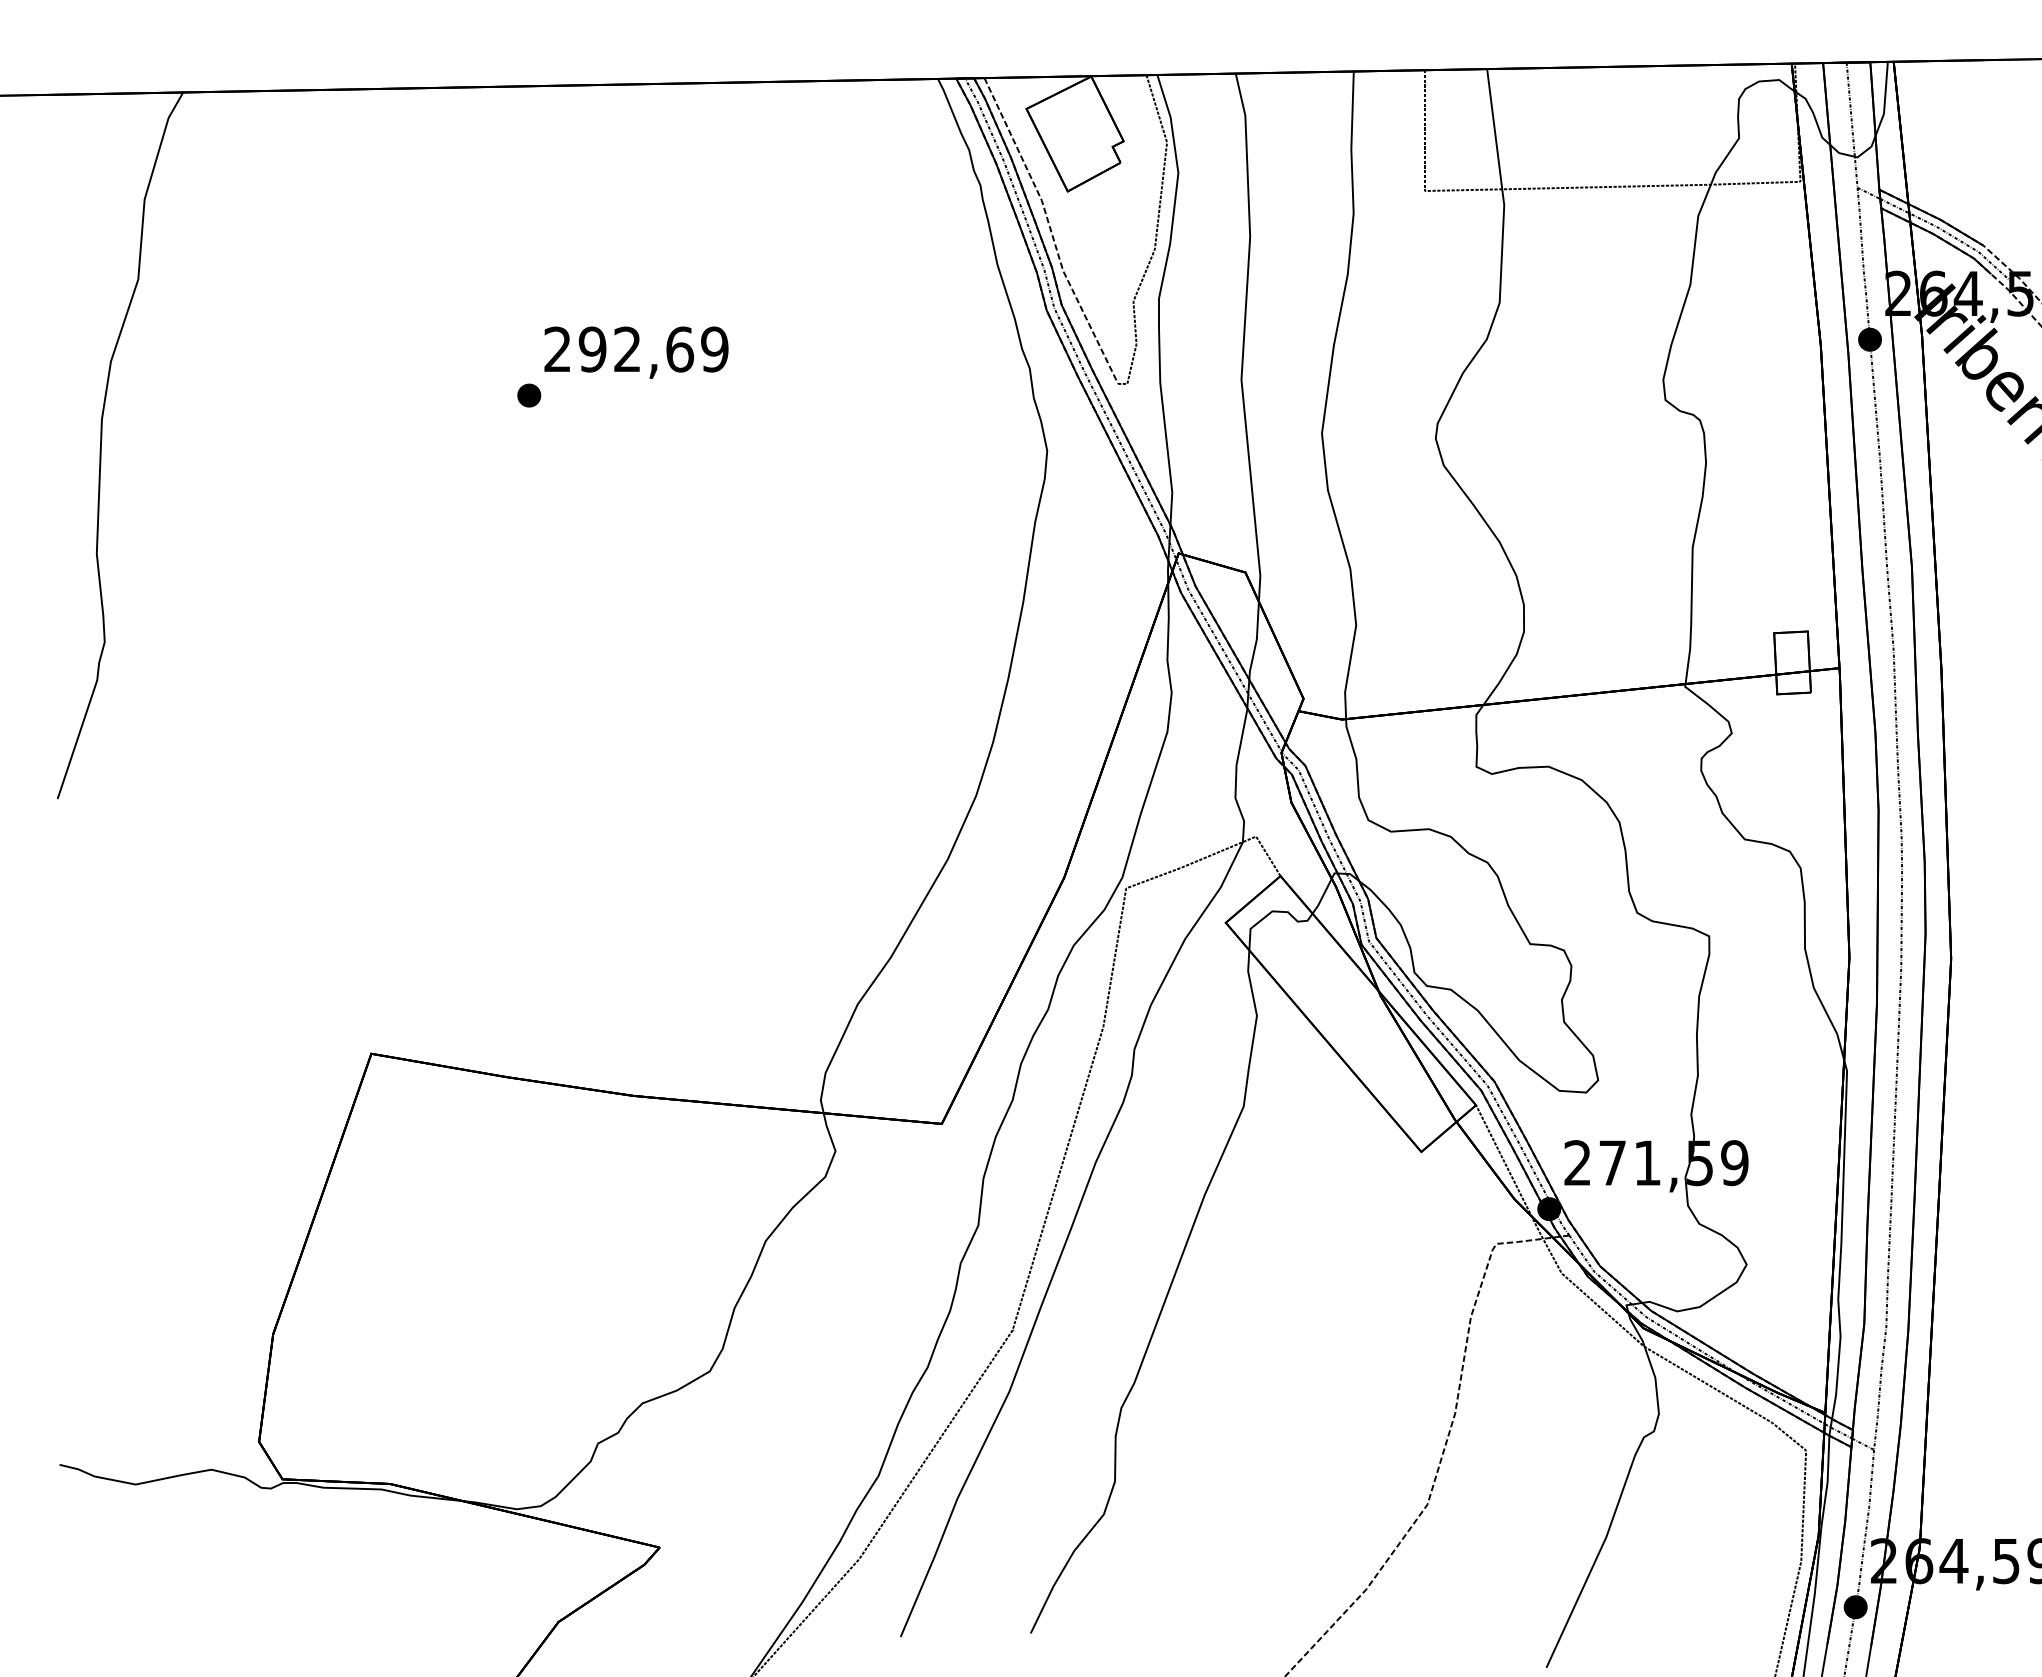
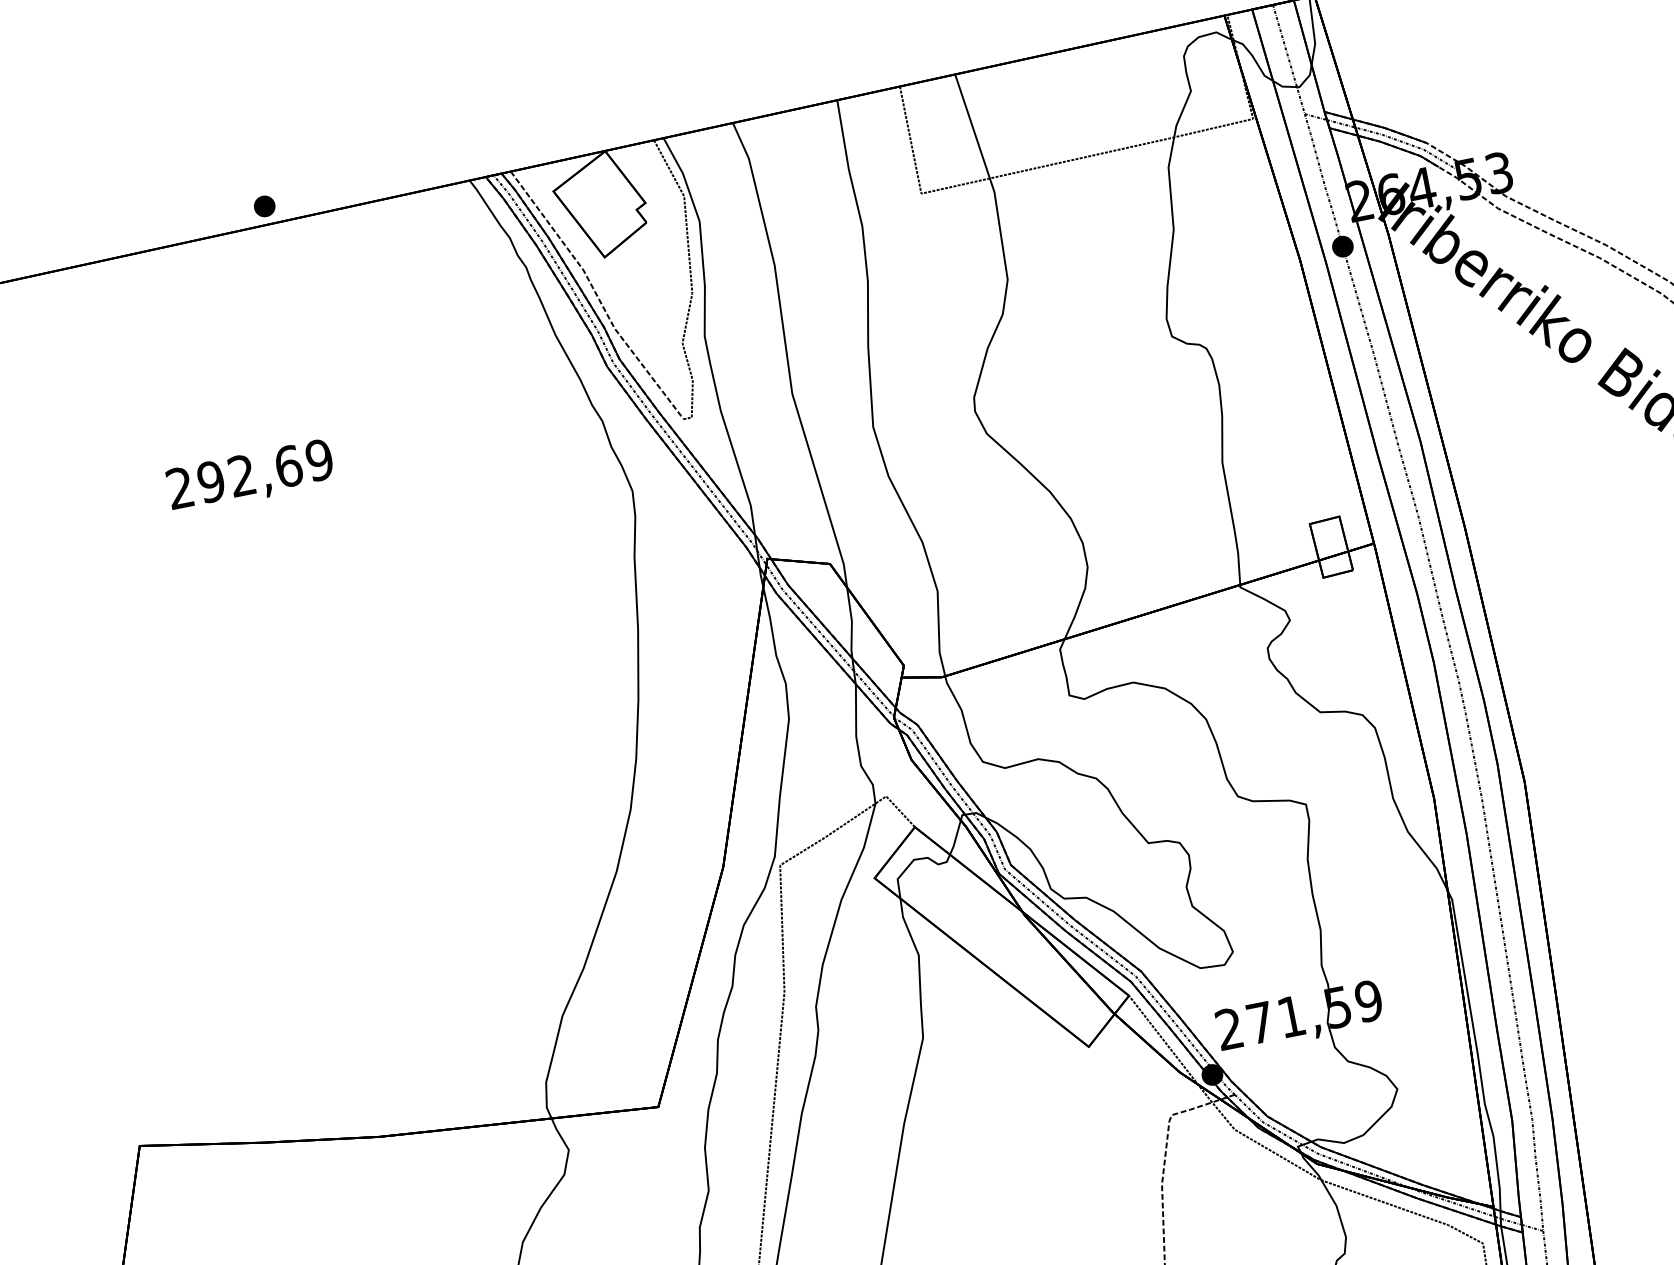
part: (529, 395) -> (264, 206), moved

